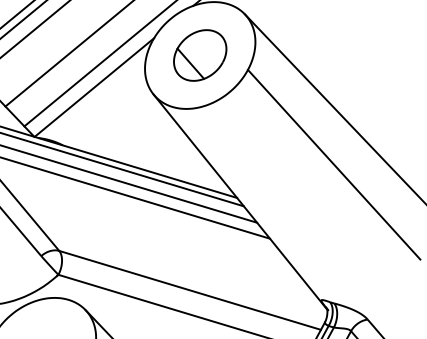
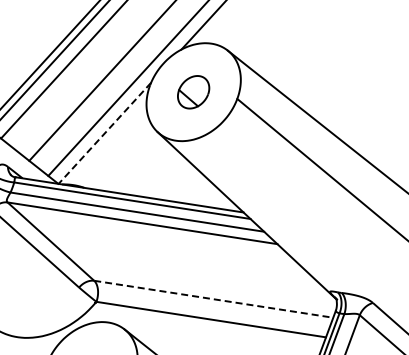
part: (199, 55) -> (193, 92), size x0.7
line: (93, 87) -> (104, 133), solid -> dashed
line: (189, 290) -> (213, 299), solid -> dashed

